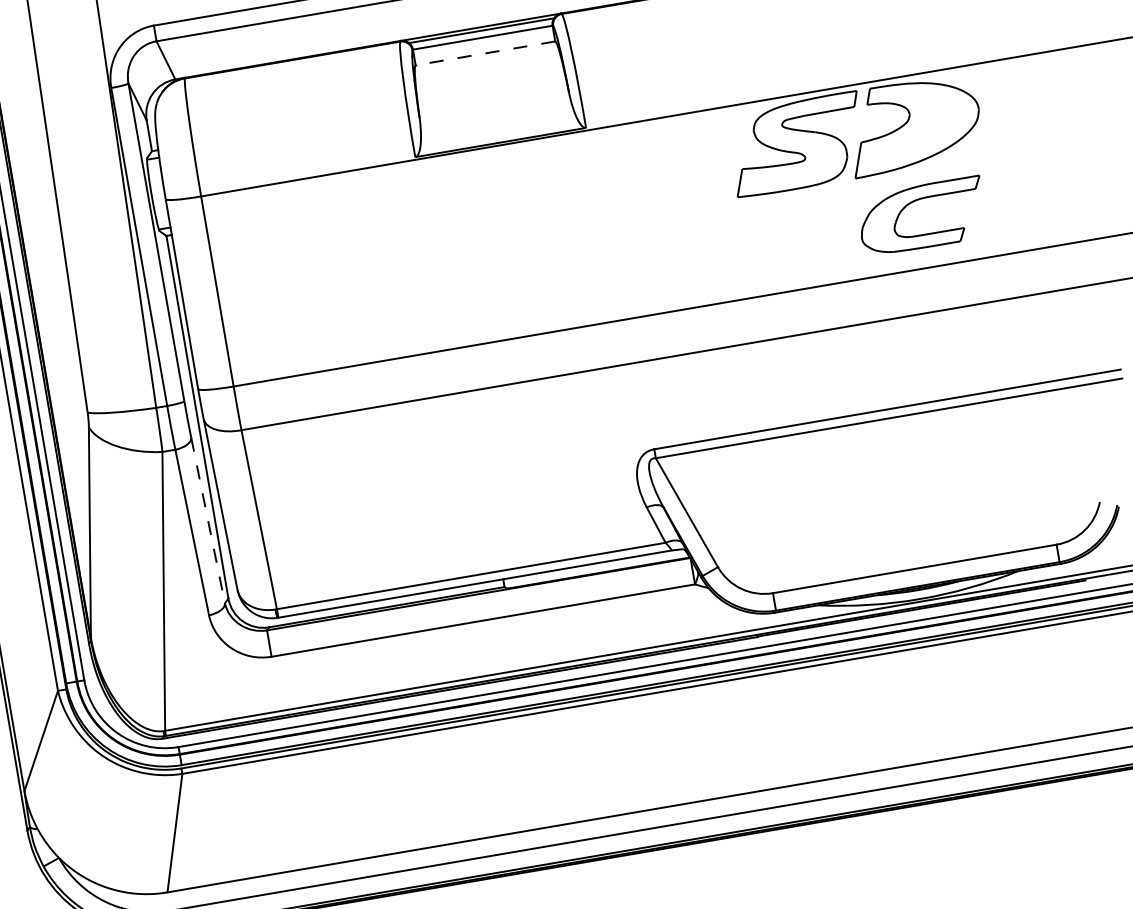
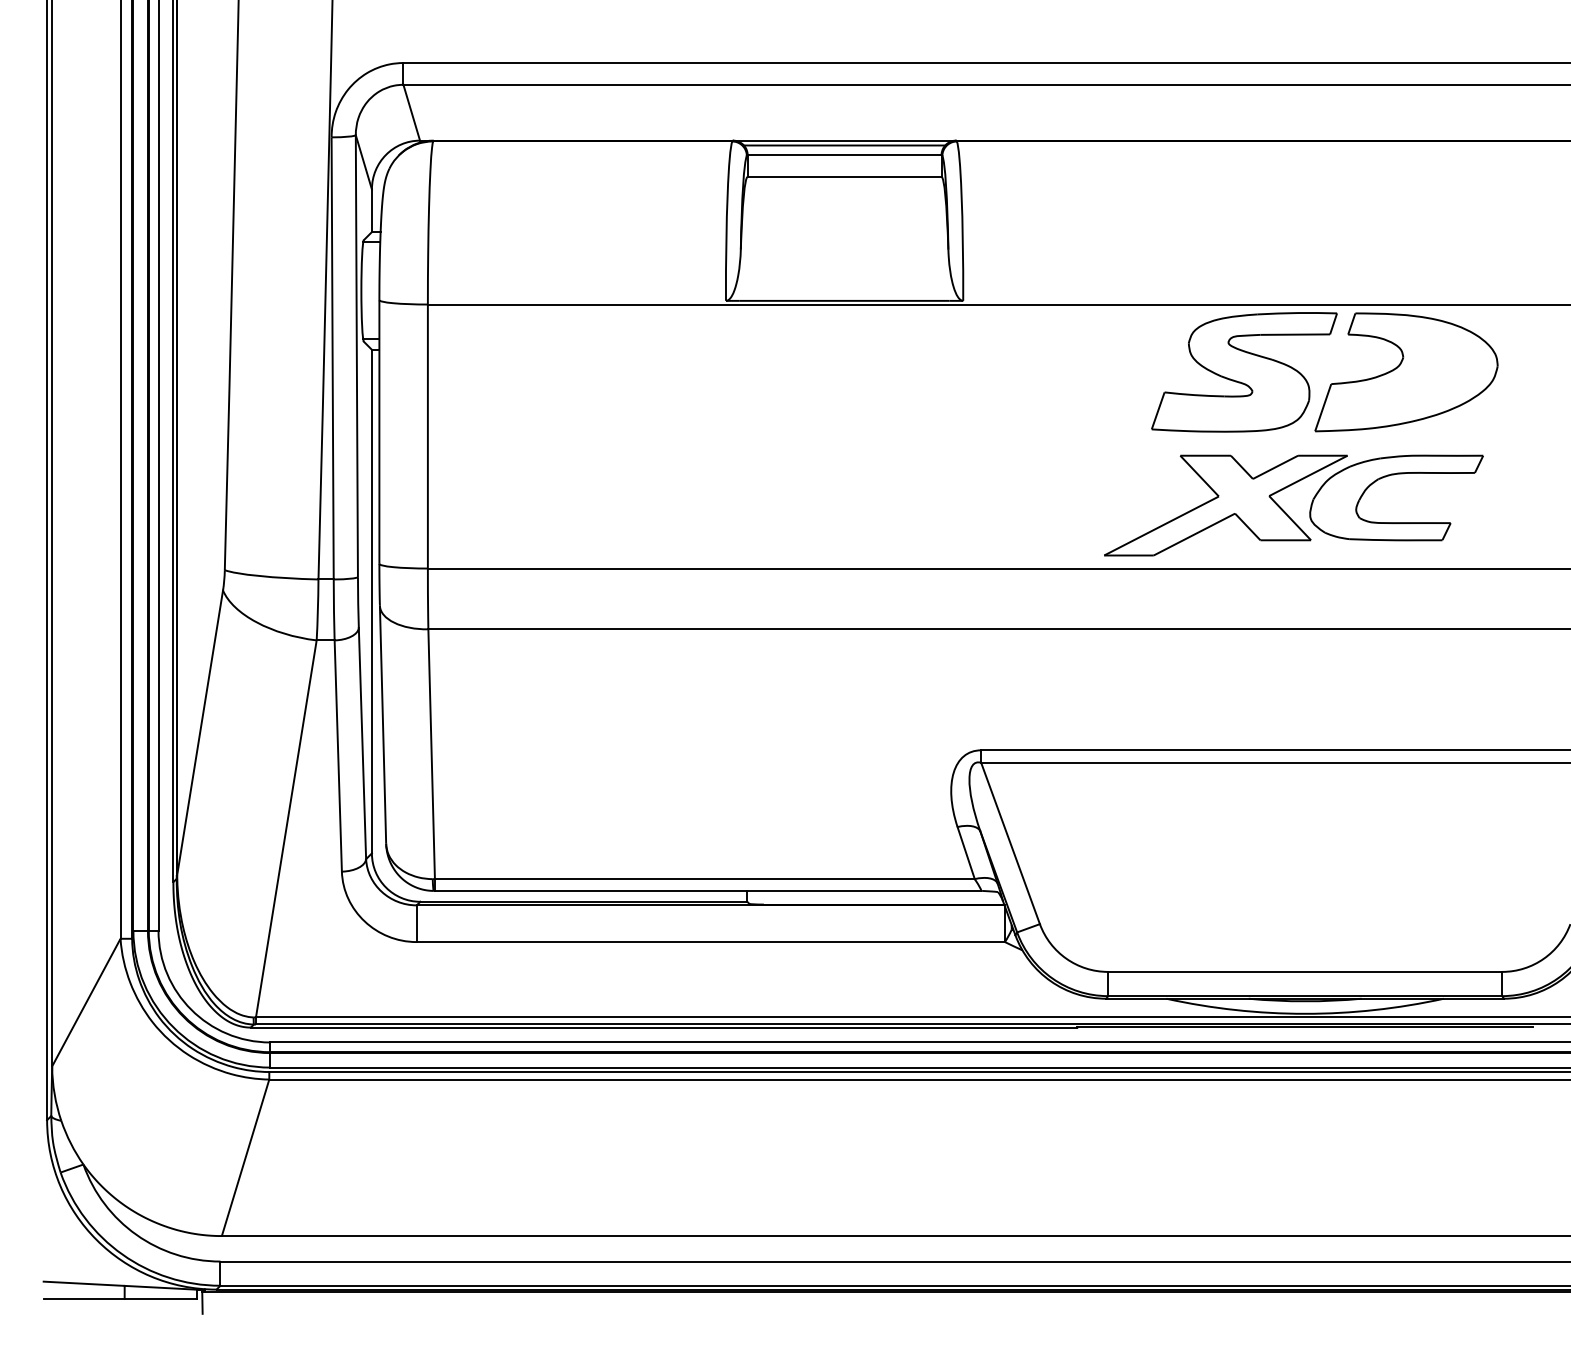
line: (485, 53) -> (844, 177), dashed -> solid
part: (800, 242) -> (1225, 505), added
line: (208, 520) -> (362, 743), dashed -> solid

